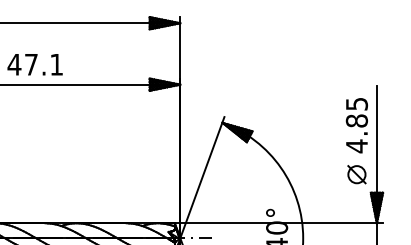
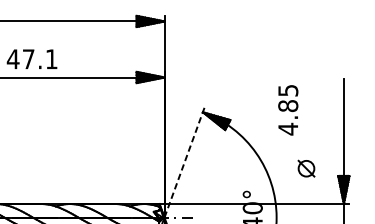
text: (356, 125) -> (287, 110), moved
part: (356, 174) -> (306, 168), moved
line: (202, 177) -> (184, 162), solid -> dashed

